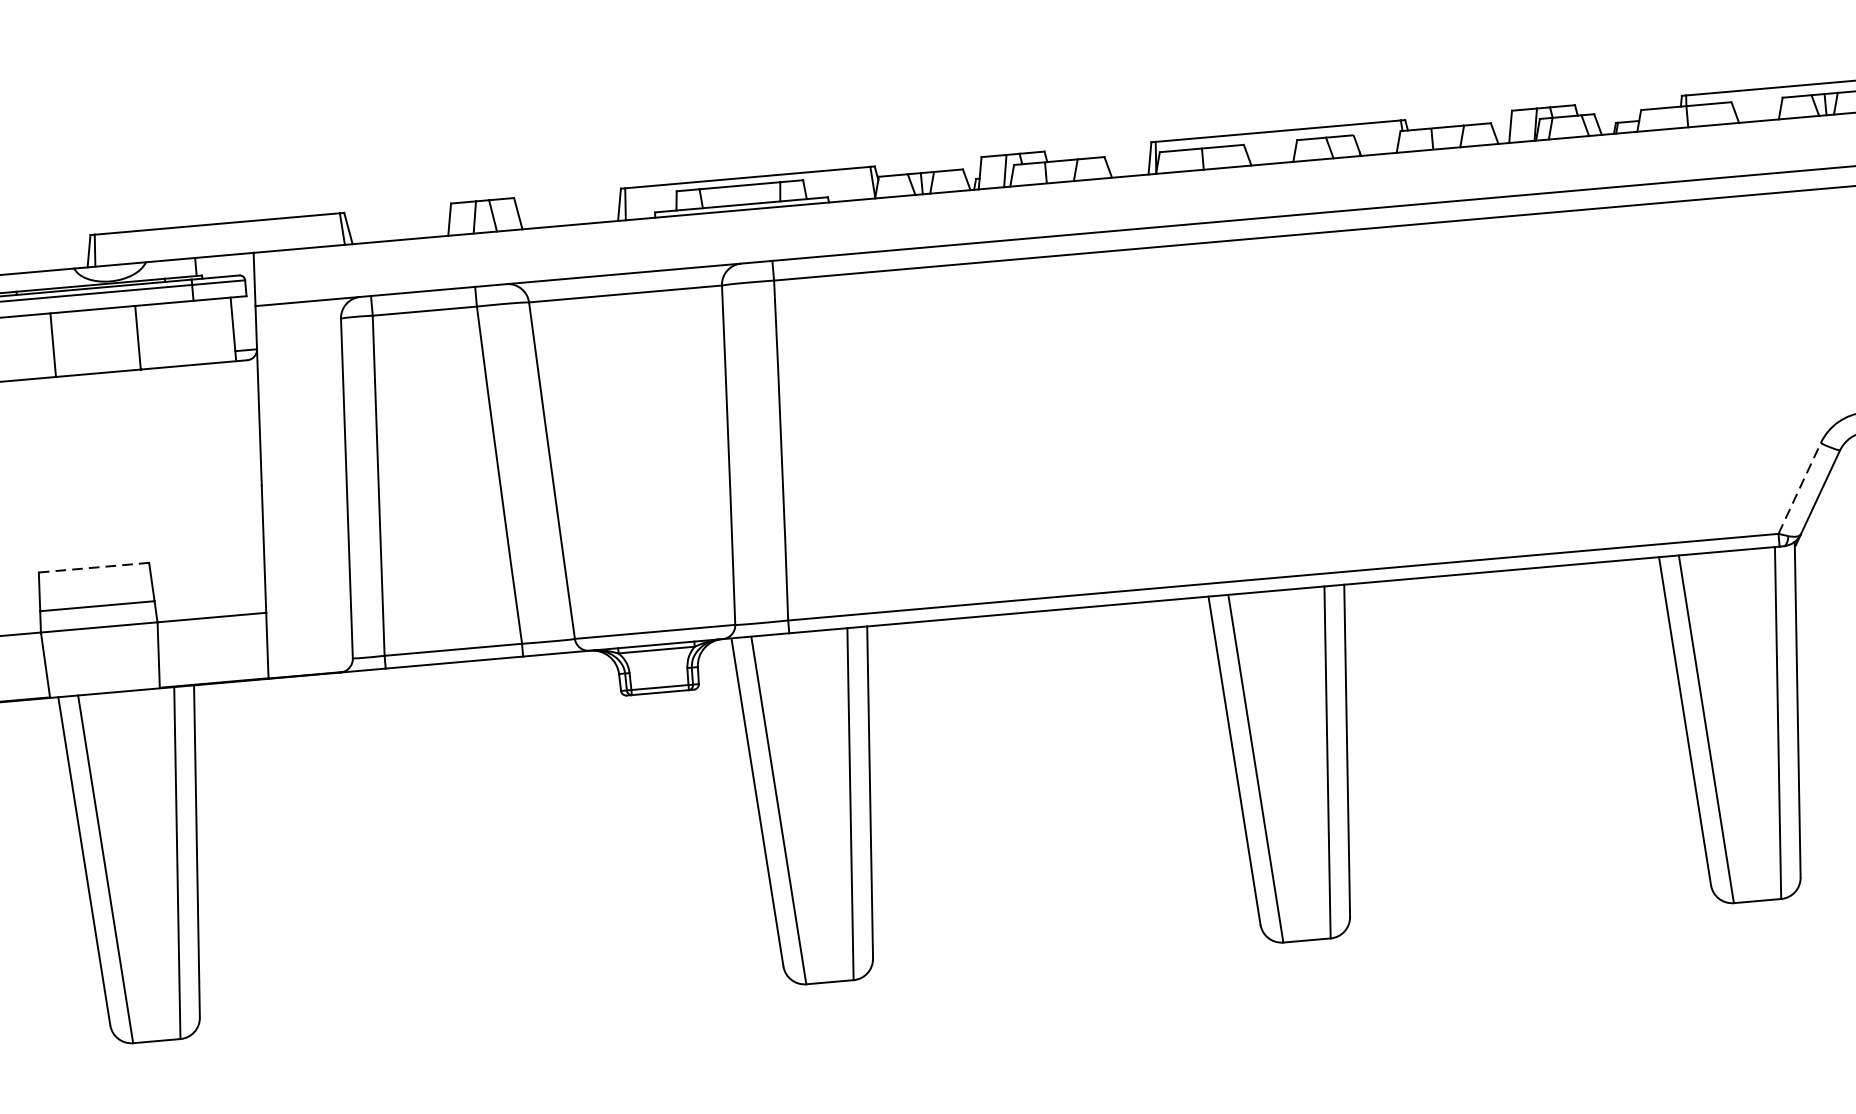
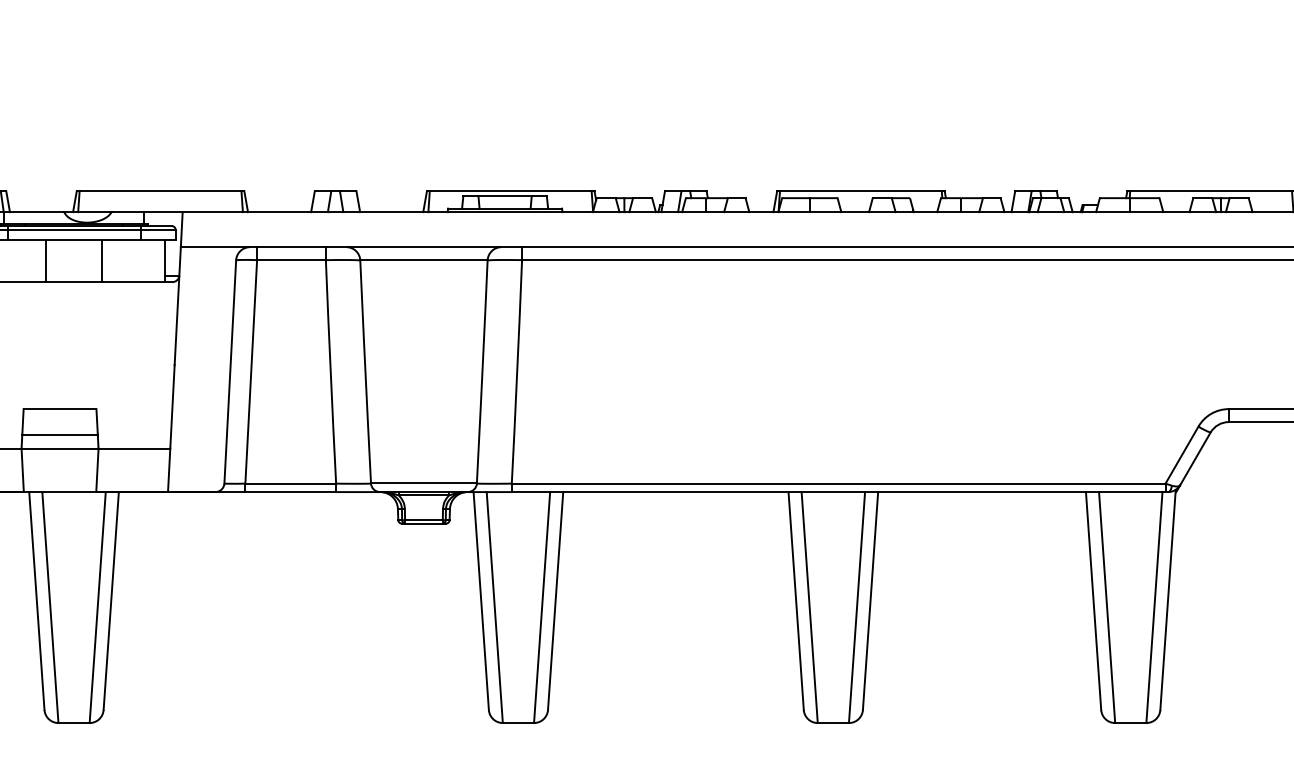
line: (1800, 488) -> (1182, 455), dashed -> solid
line: (94, 567) -> (60, 409), dashed -> solid

